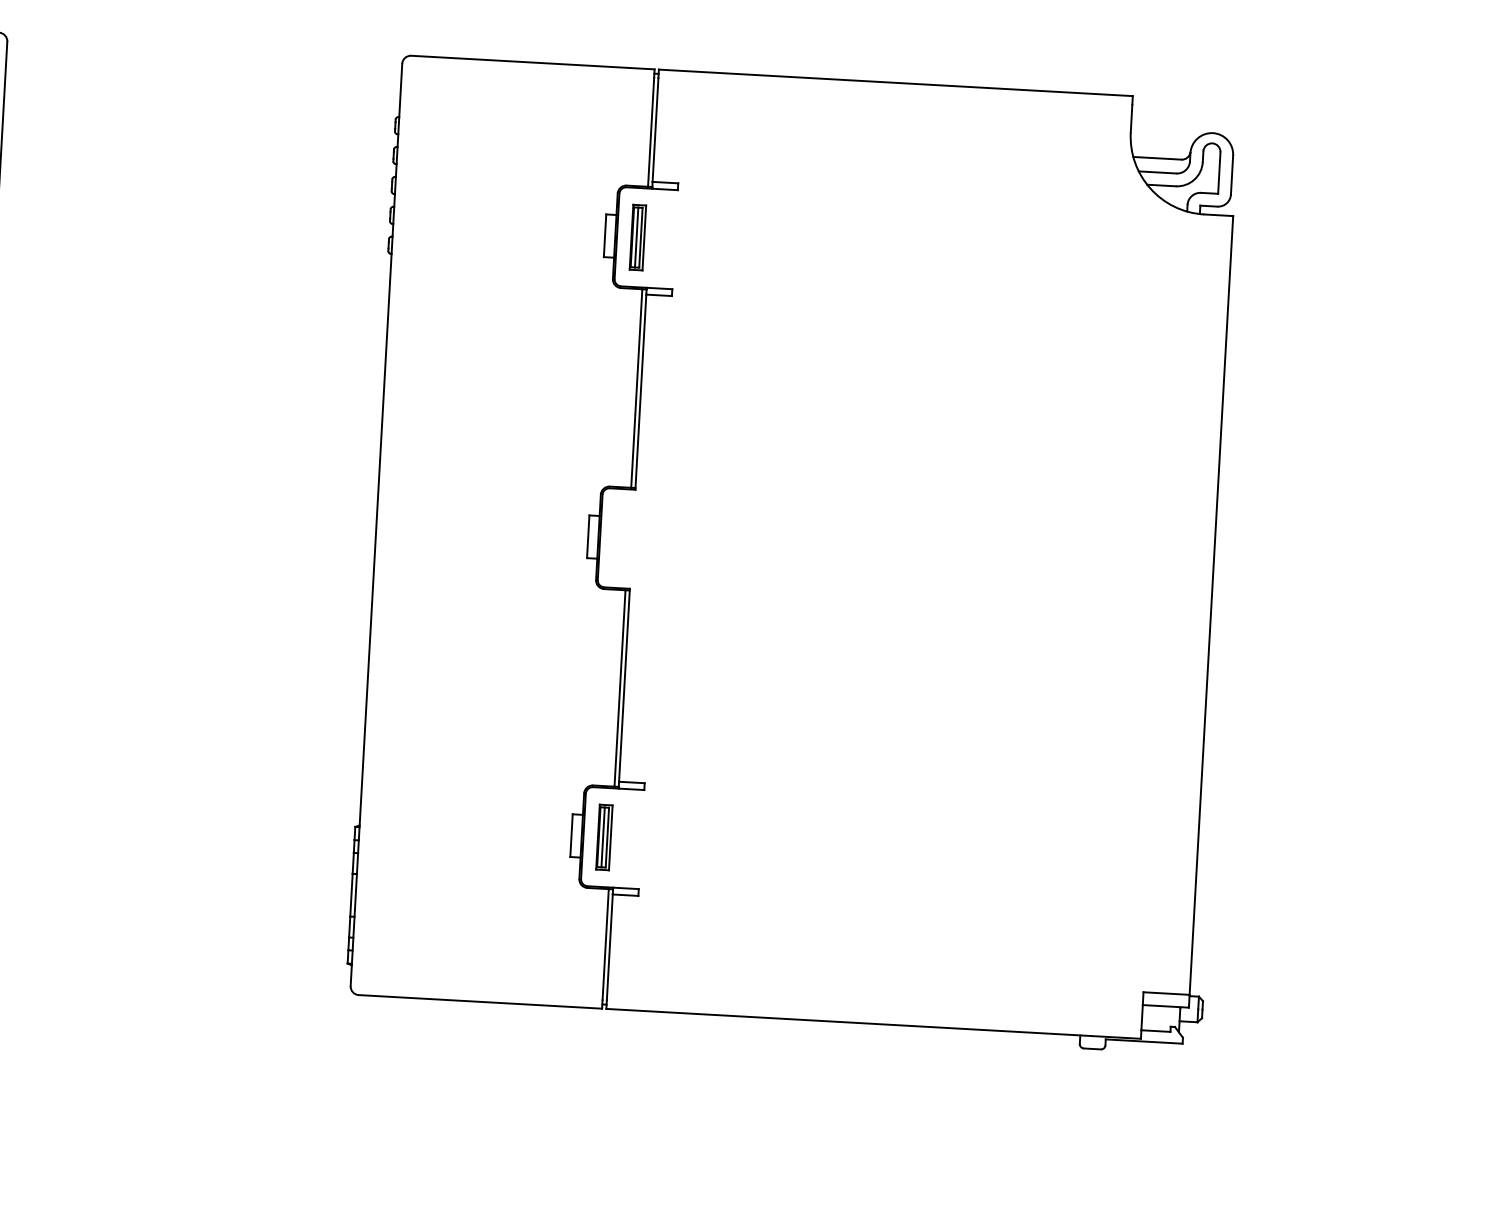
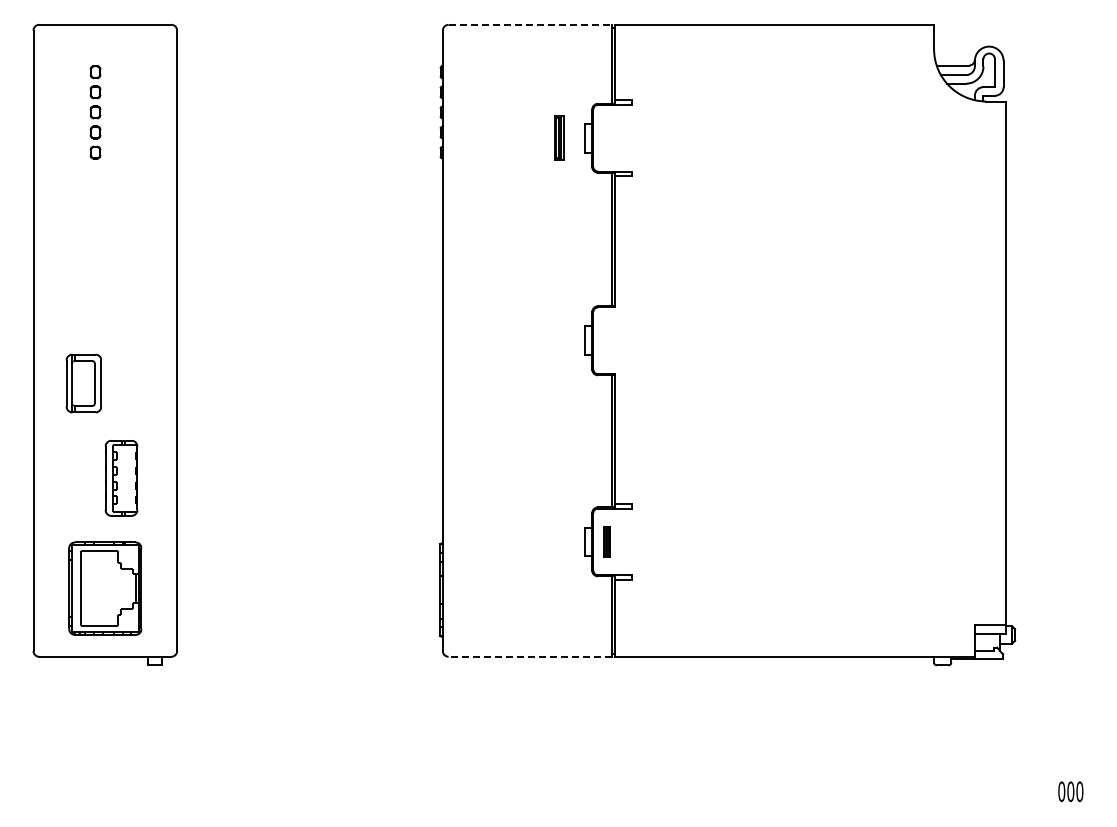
line: (533, 62) -> (530, 24), solid -> dashed
part: (638, 236) -> (559, 137), moved
part: (604, 836) -> (607, 541), size x0.7
line: (480, 1001) -> (530, 656), solid -> dashed

